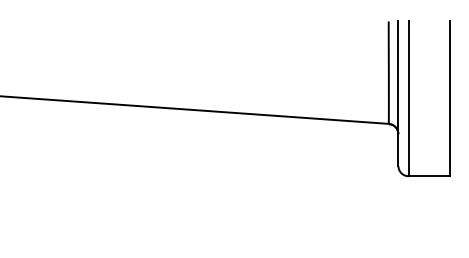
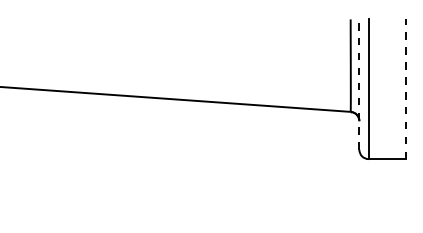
line: (398, 93) -> (359, 84), solid -> dashed
line: (449, 99) -> (405, 89), solid -> dashed

